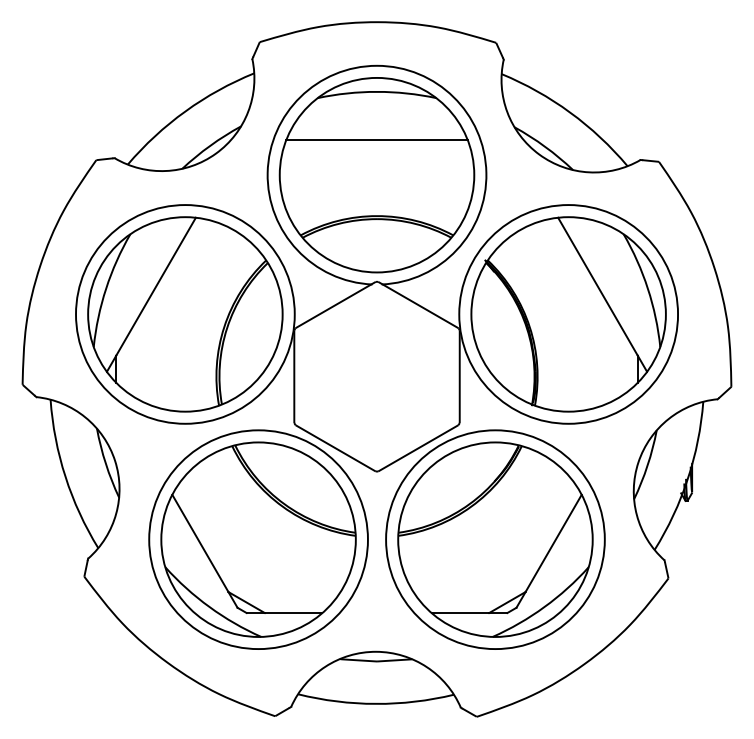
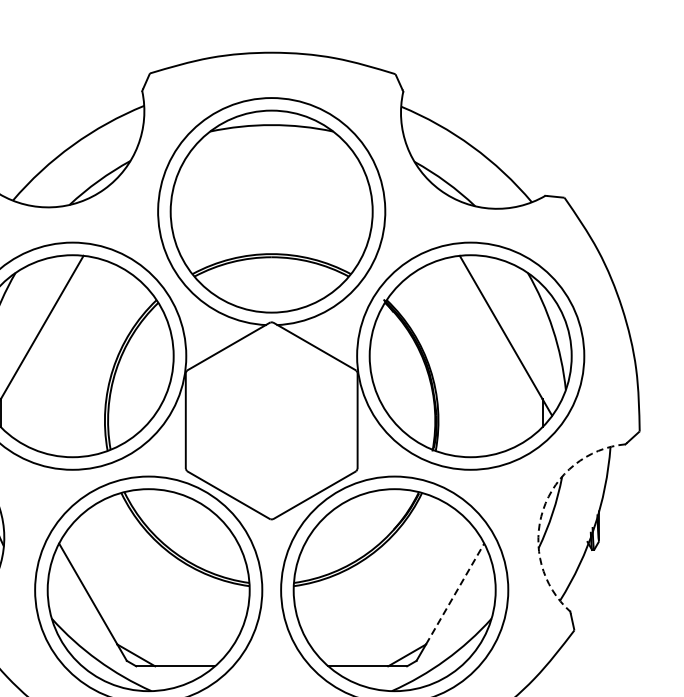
line: (376, 140) -> (271, 175), removed
arc: (638, 462) -> (543, 509), solid -> dashed
line: (553, 542) -> (454, 593), solid -> dashed

